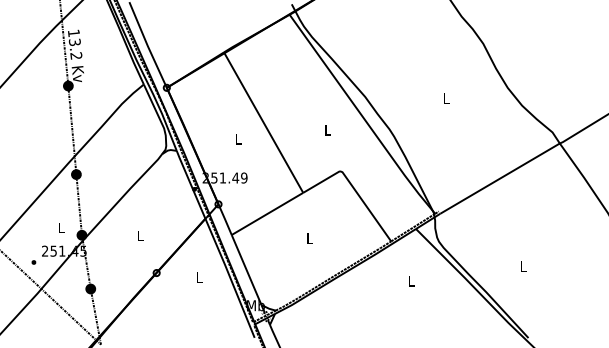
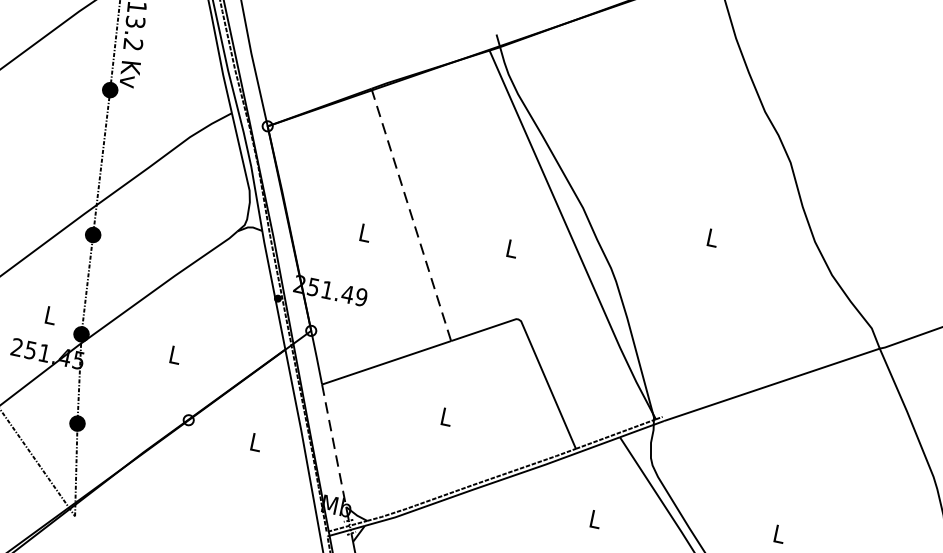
line: (263, 122) -> (411, 214), solid -> dashed
line: (246, 270) -> (333, 446), solid -> dashed

